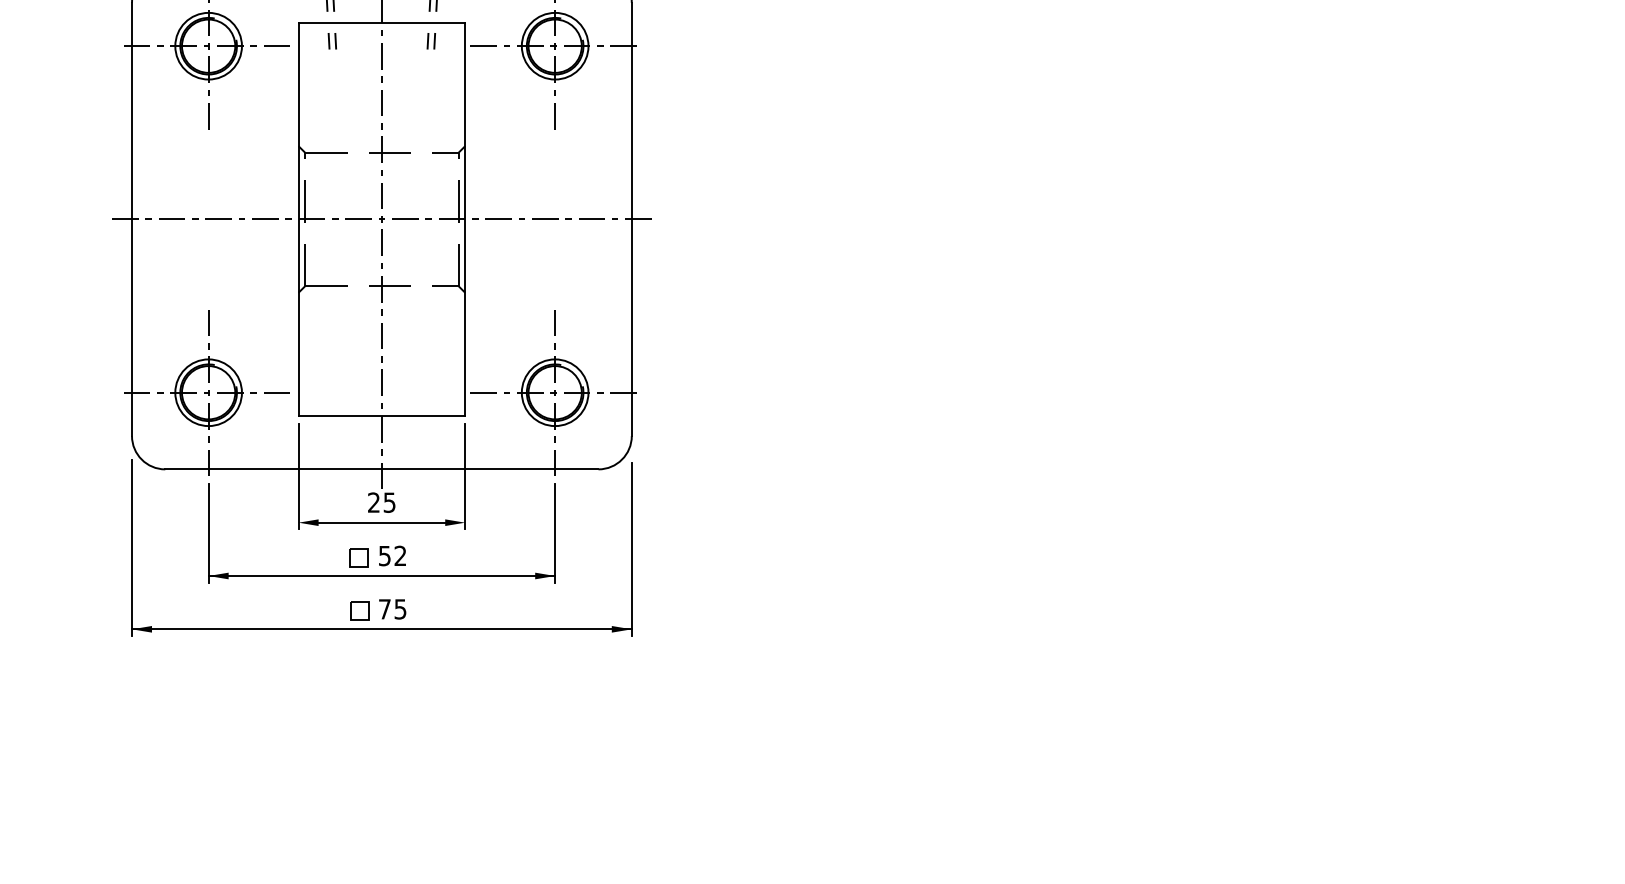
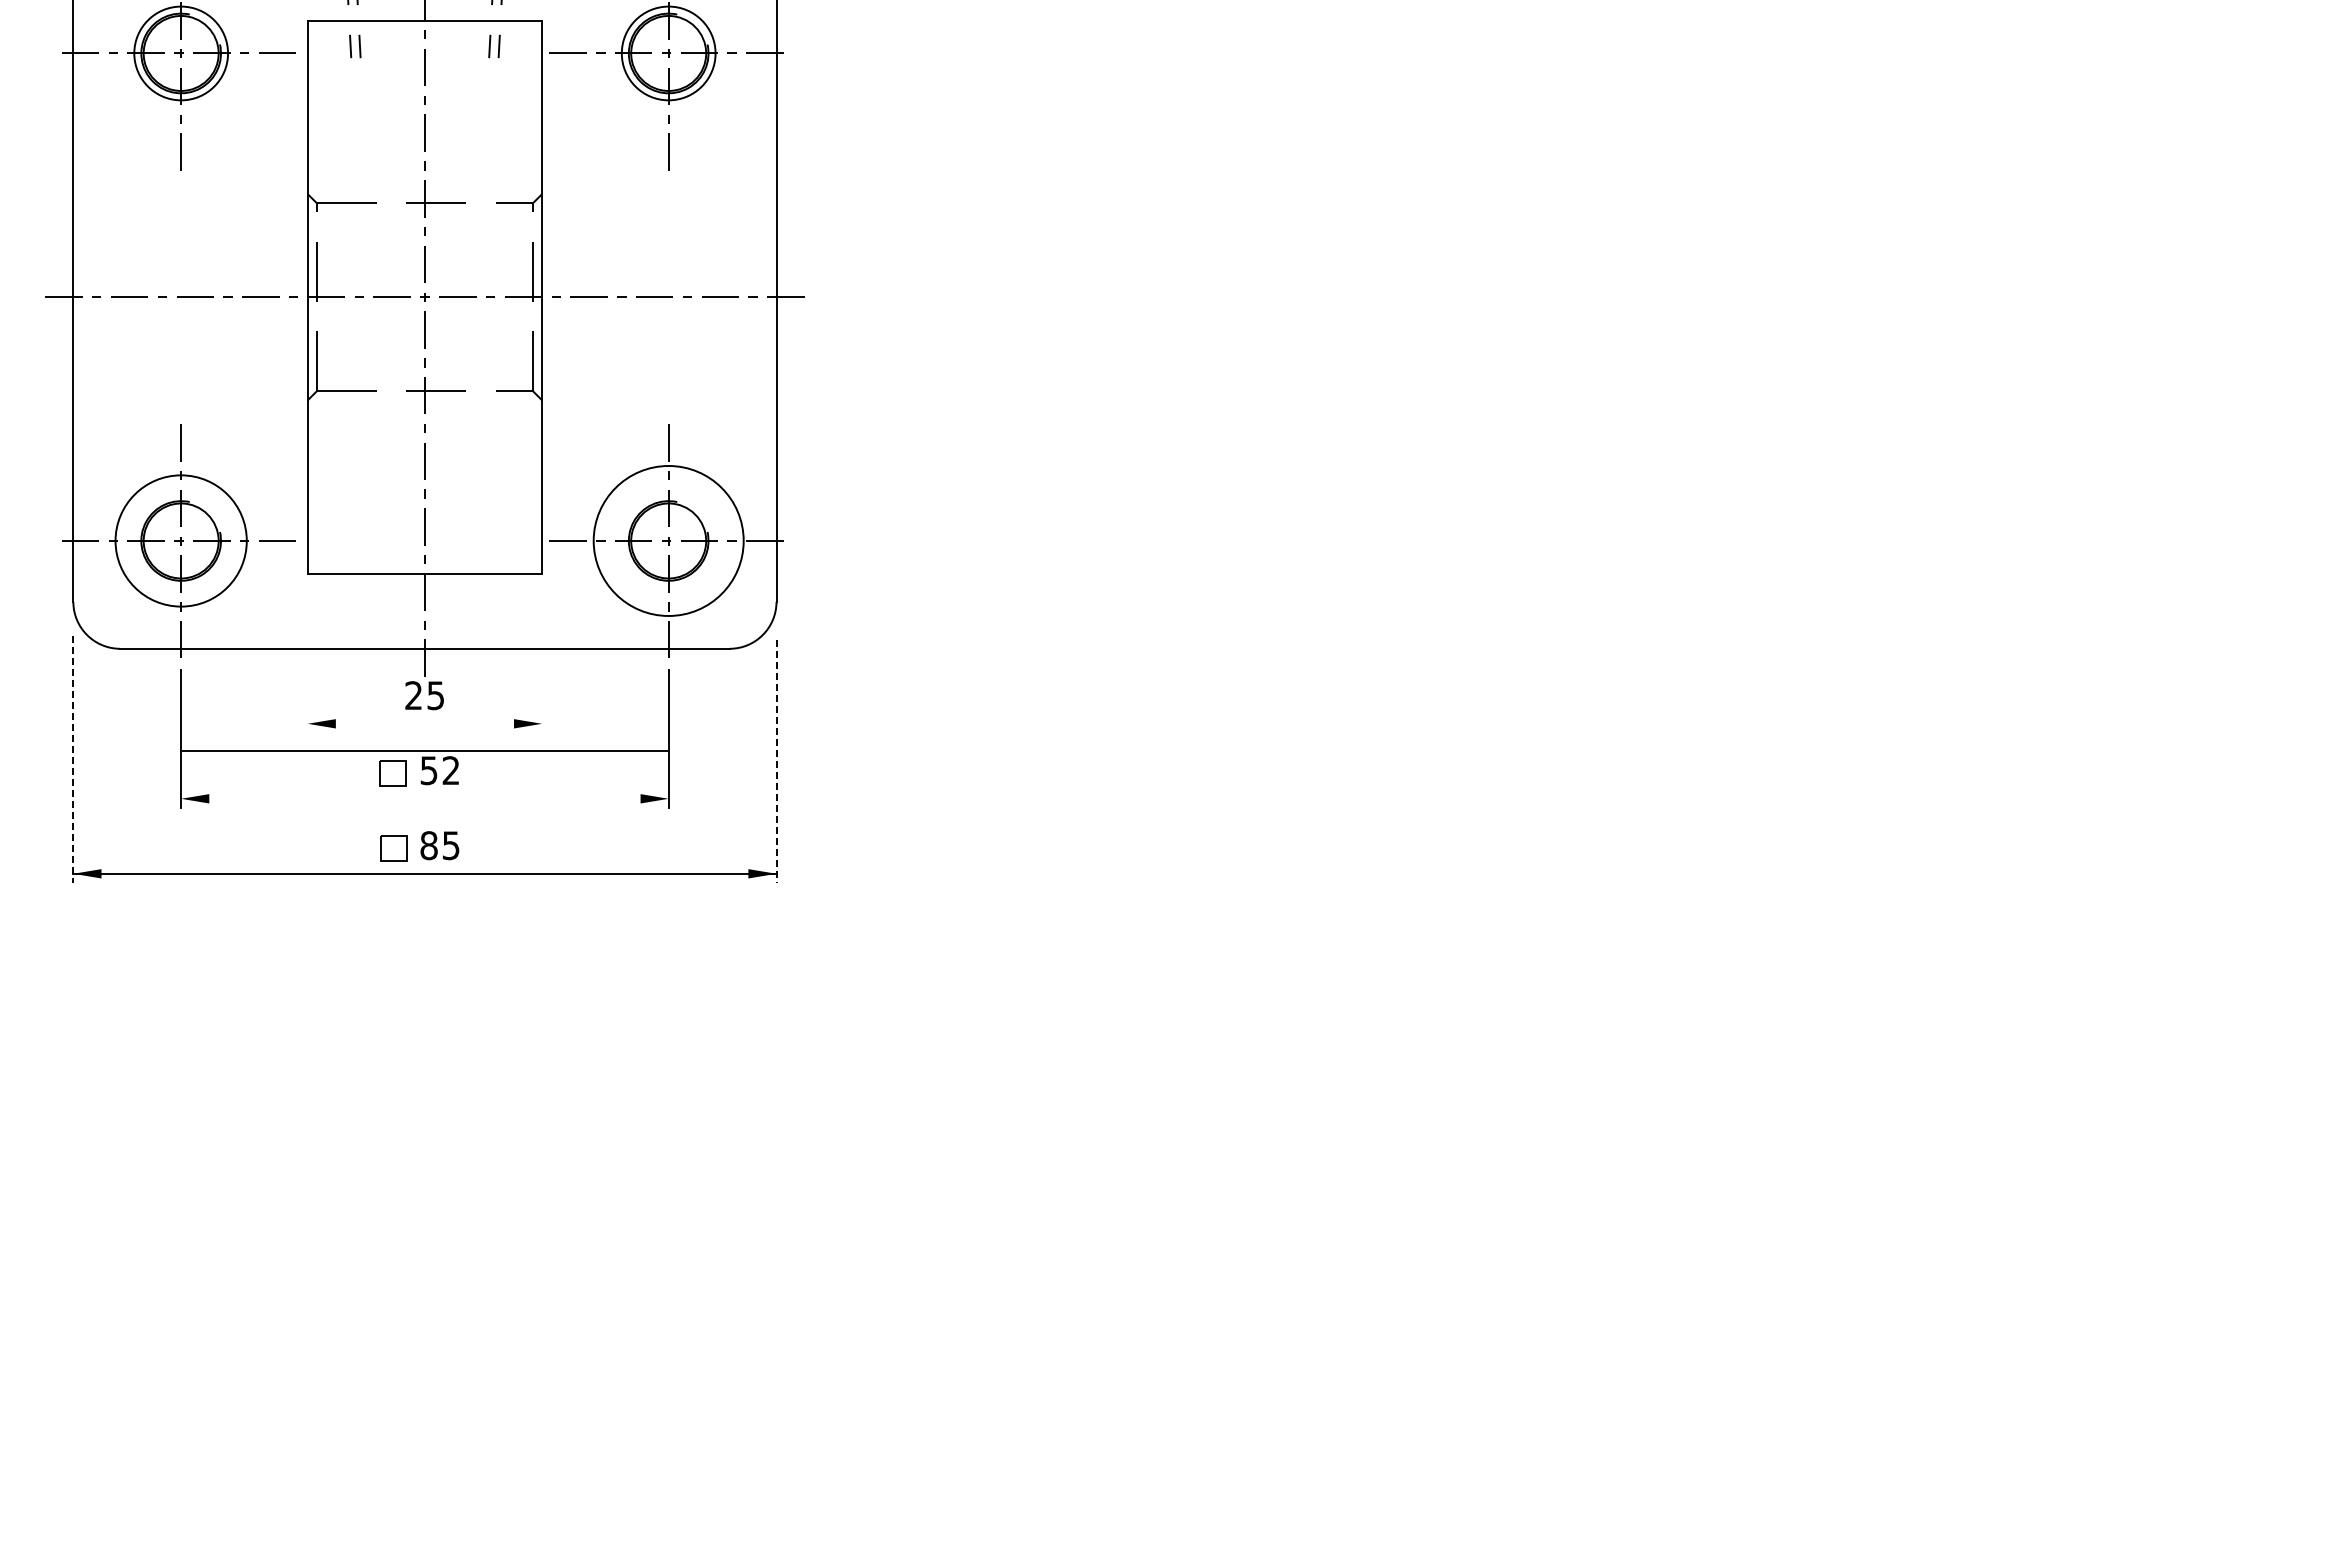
circle: (208, 392) -> (181, 540), size x1.4
circle: (555, 392) -> (668, 540), size x1.6
line: (298, 476) -> (307, 659), removed
line: (465, 476) -> (542, 659), removed
line: (381, 522) -> (424, 723), removed
line: (132, 548) -> (73, 759), solid -> dashed
line: (631, 549) -> (776, 761), solid -> dashed
line: (381, 575) -> (424, 750), moved
text: (384, 609) -> (428, 845), 75 -> 85

